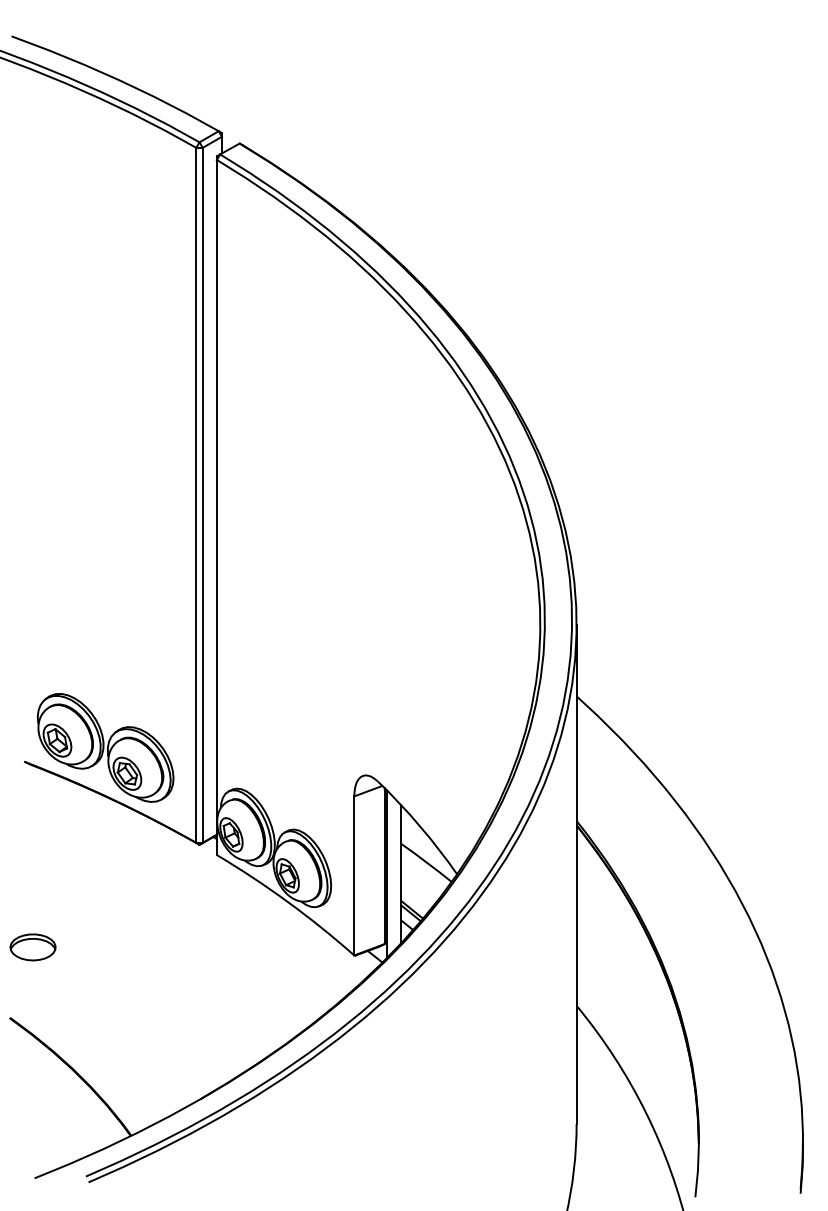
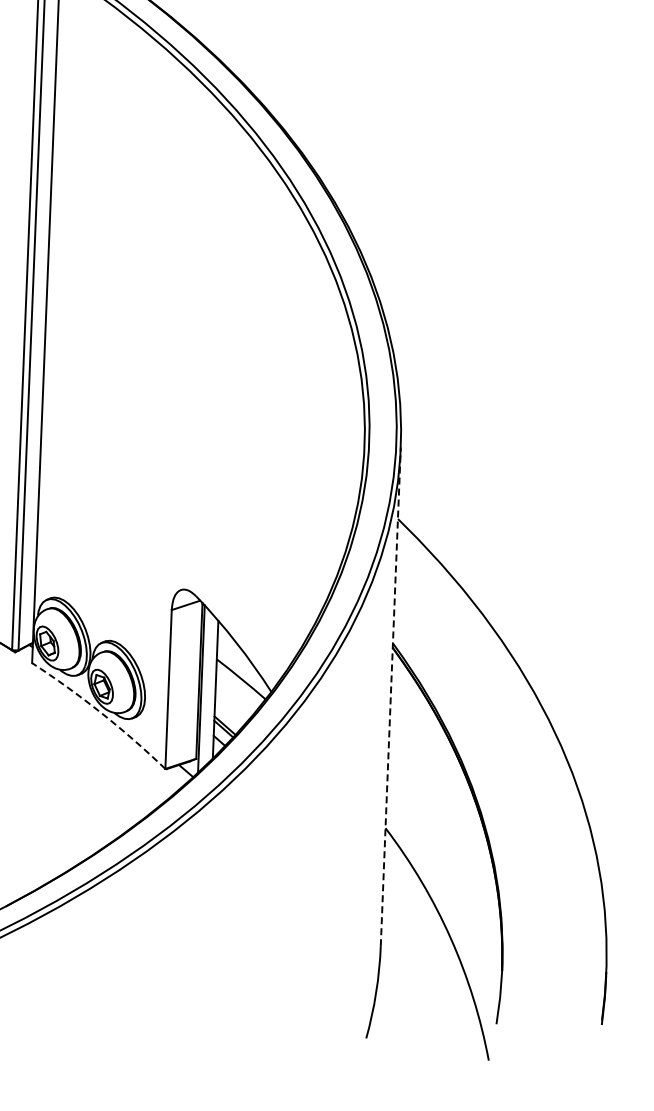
line: (576, 874) -> (390, 696), solid -> dashed
arc: (287, 902) -> (100, 713), solid -> dashed

